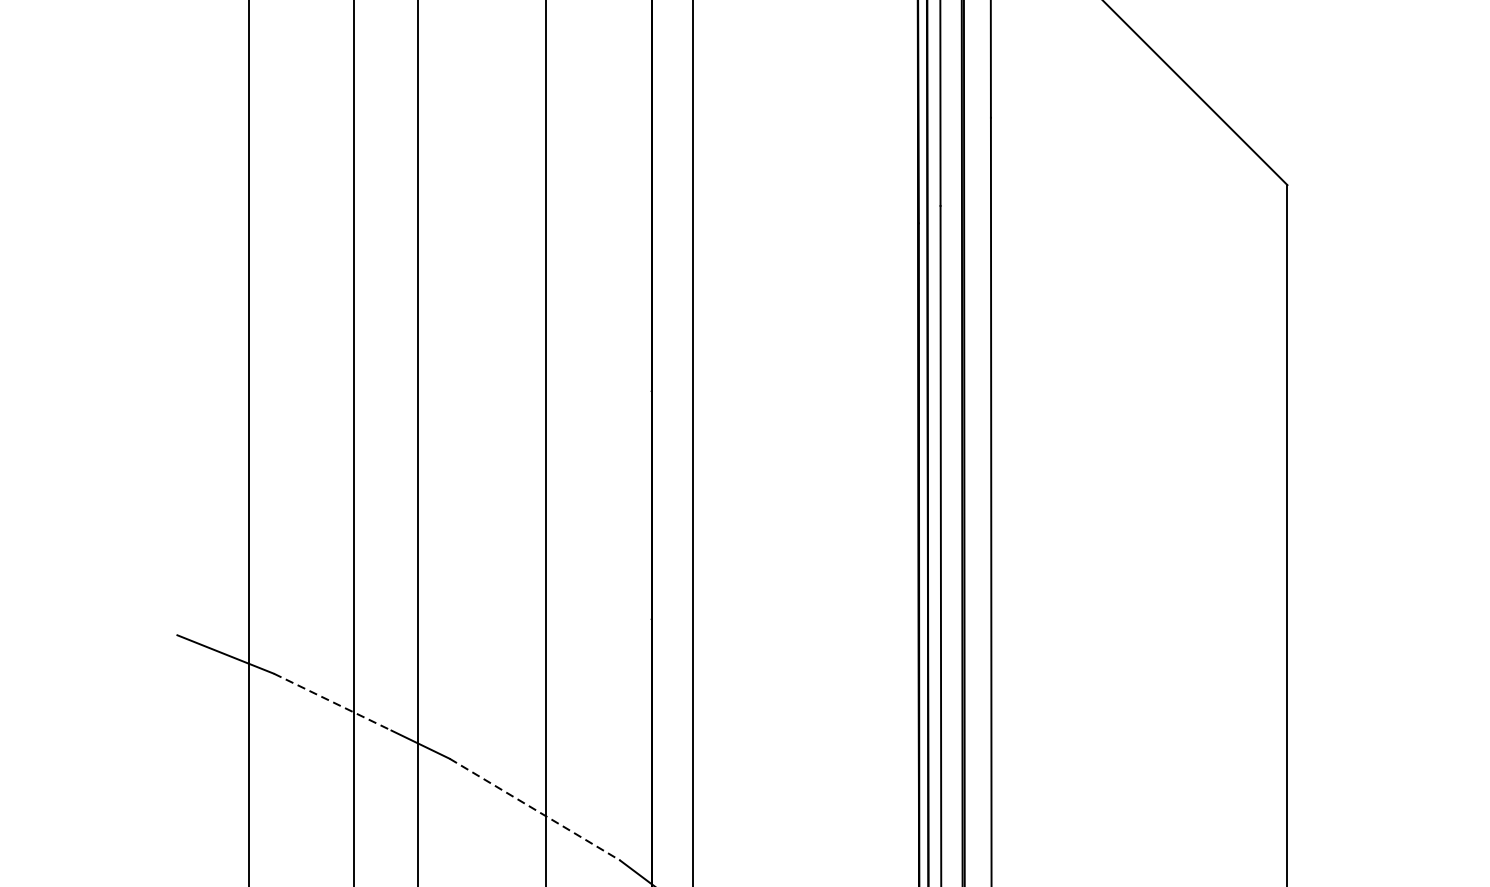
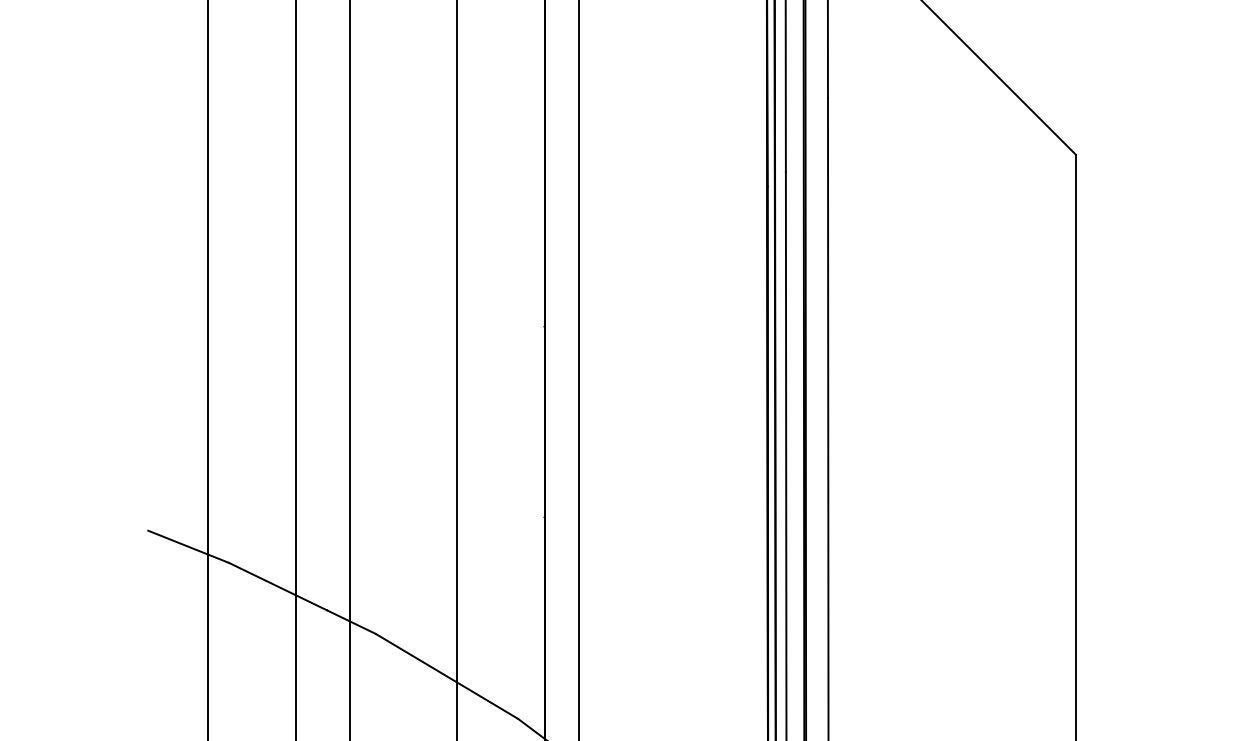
line: (333, 702) -> (278, 586), dashed -> solid
line: (534, 809) -> (446, 676), dashed -> solid

